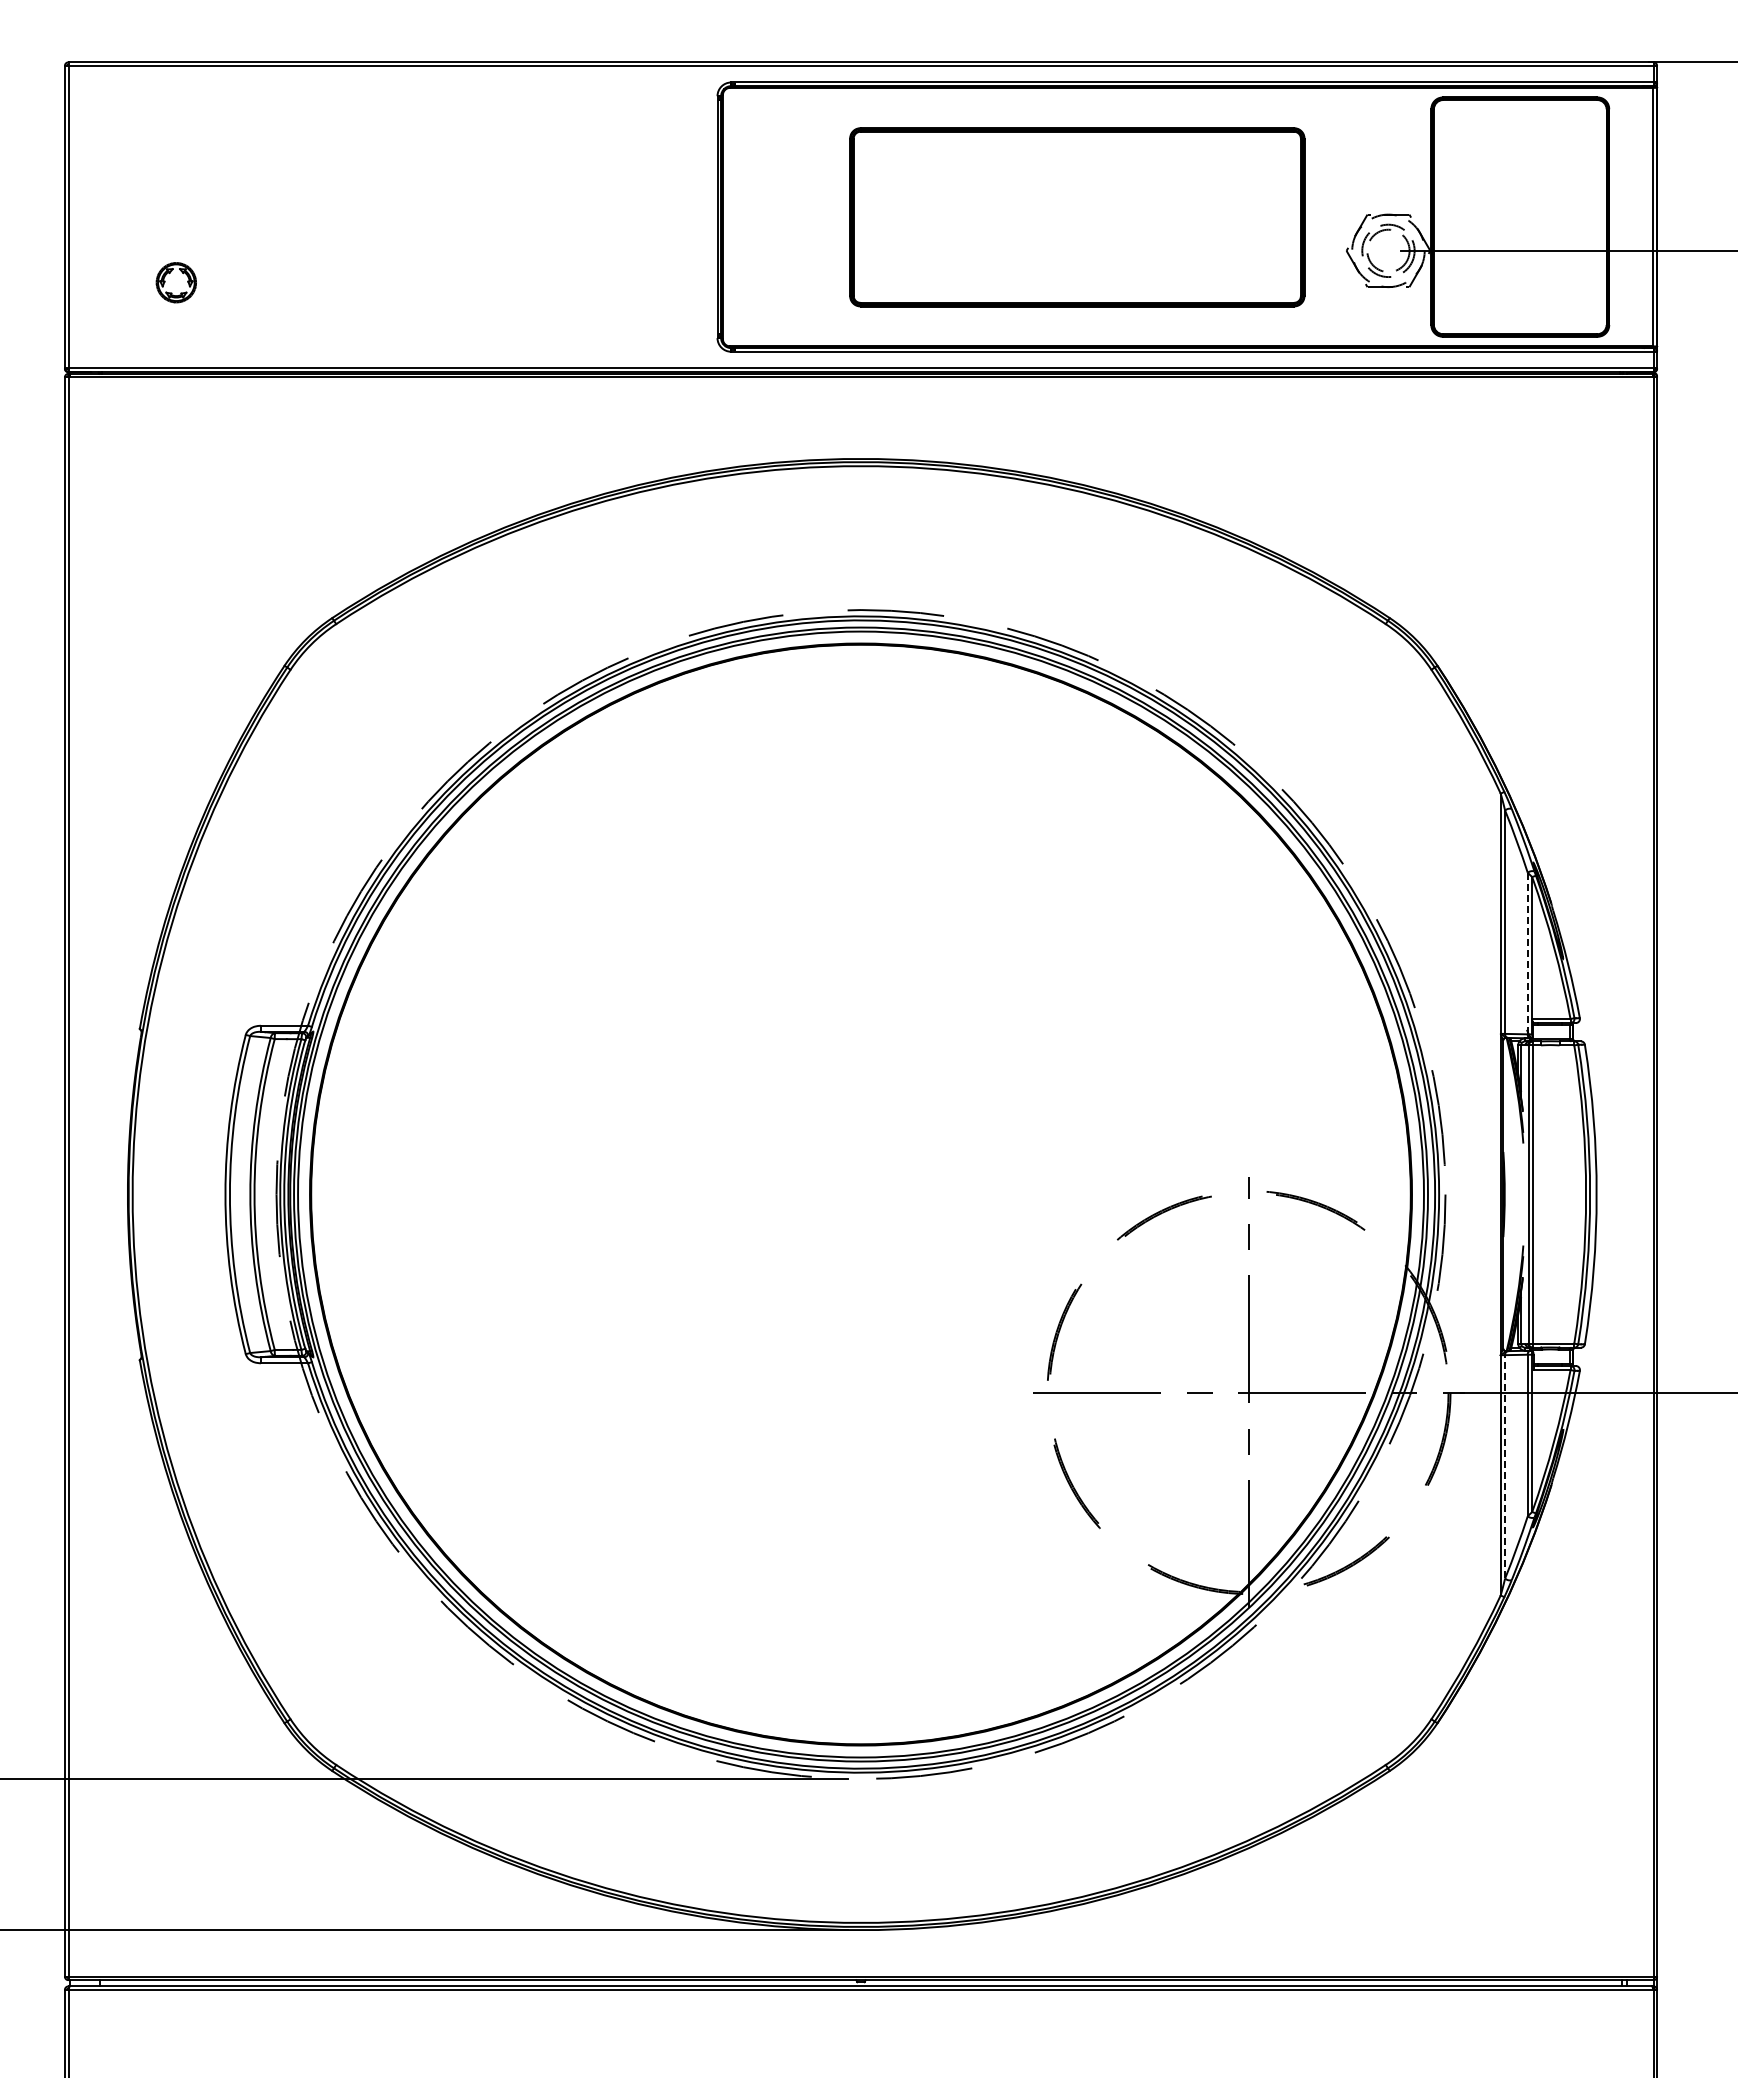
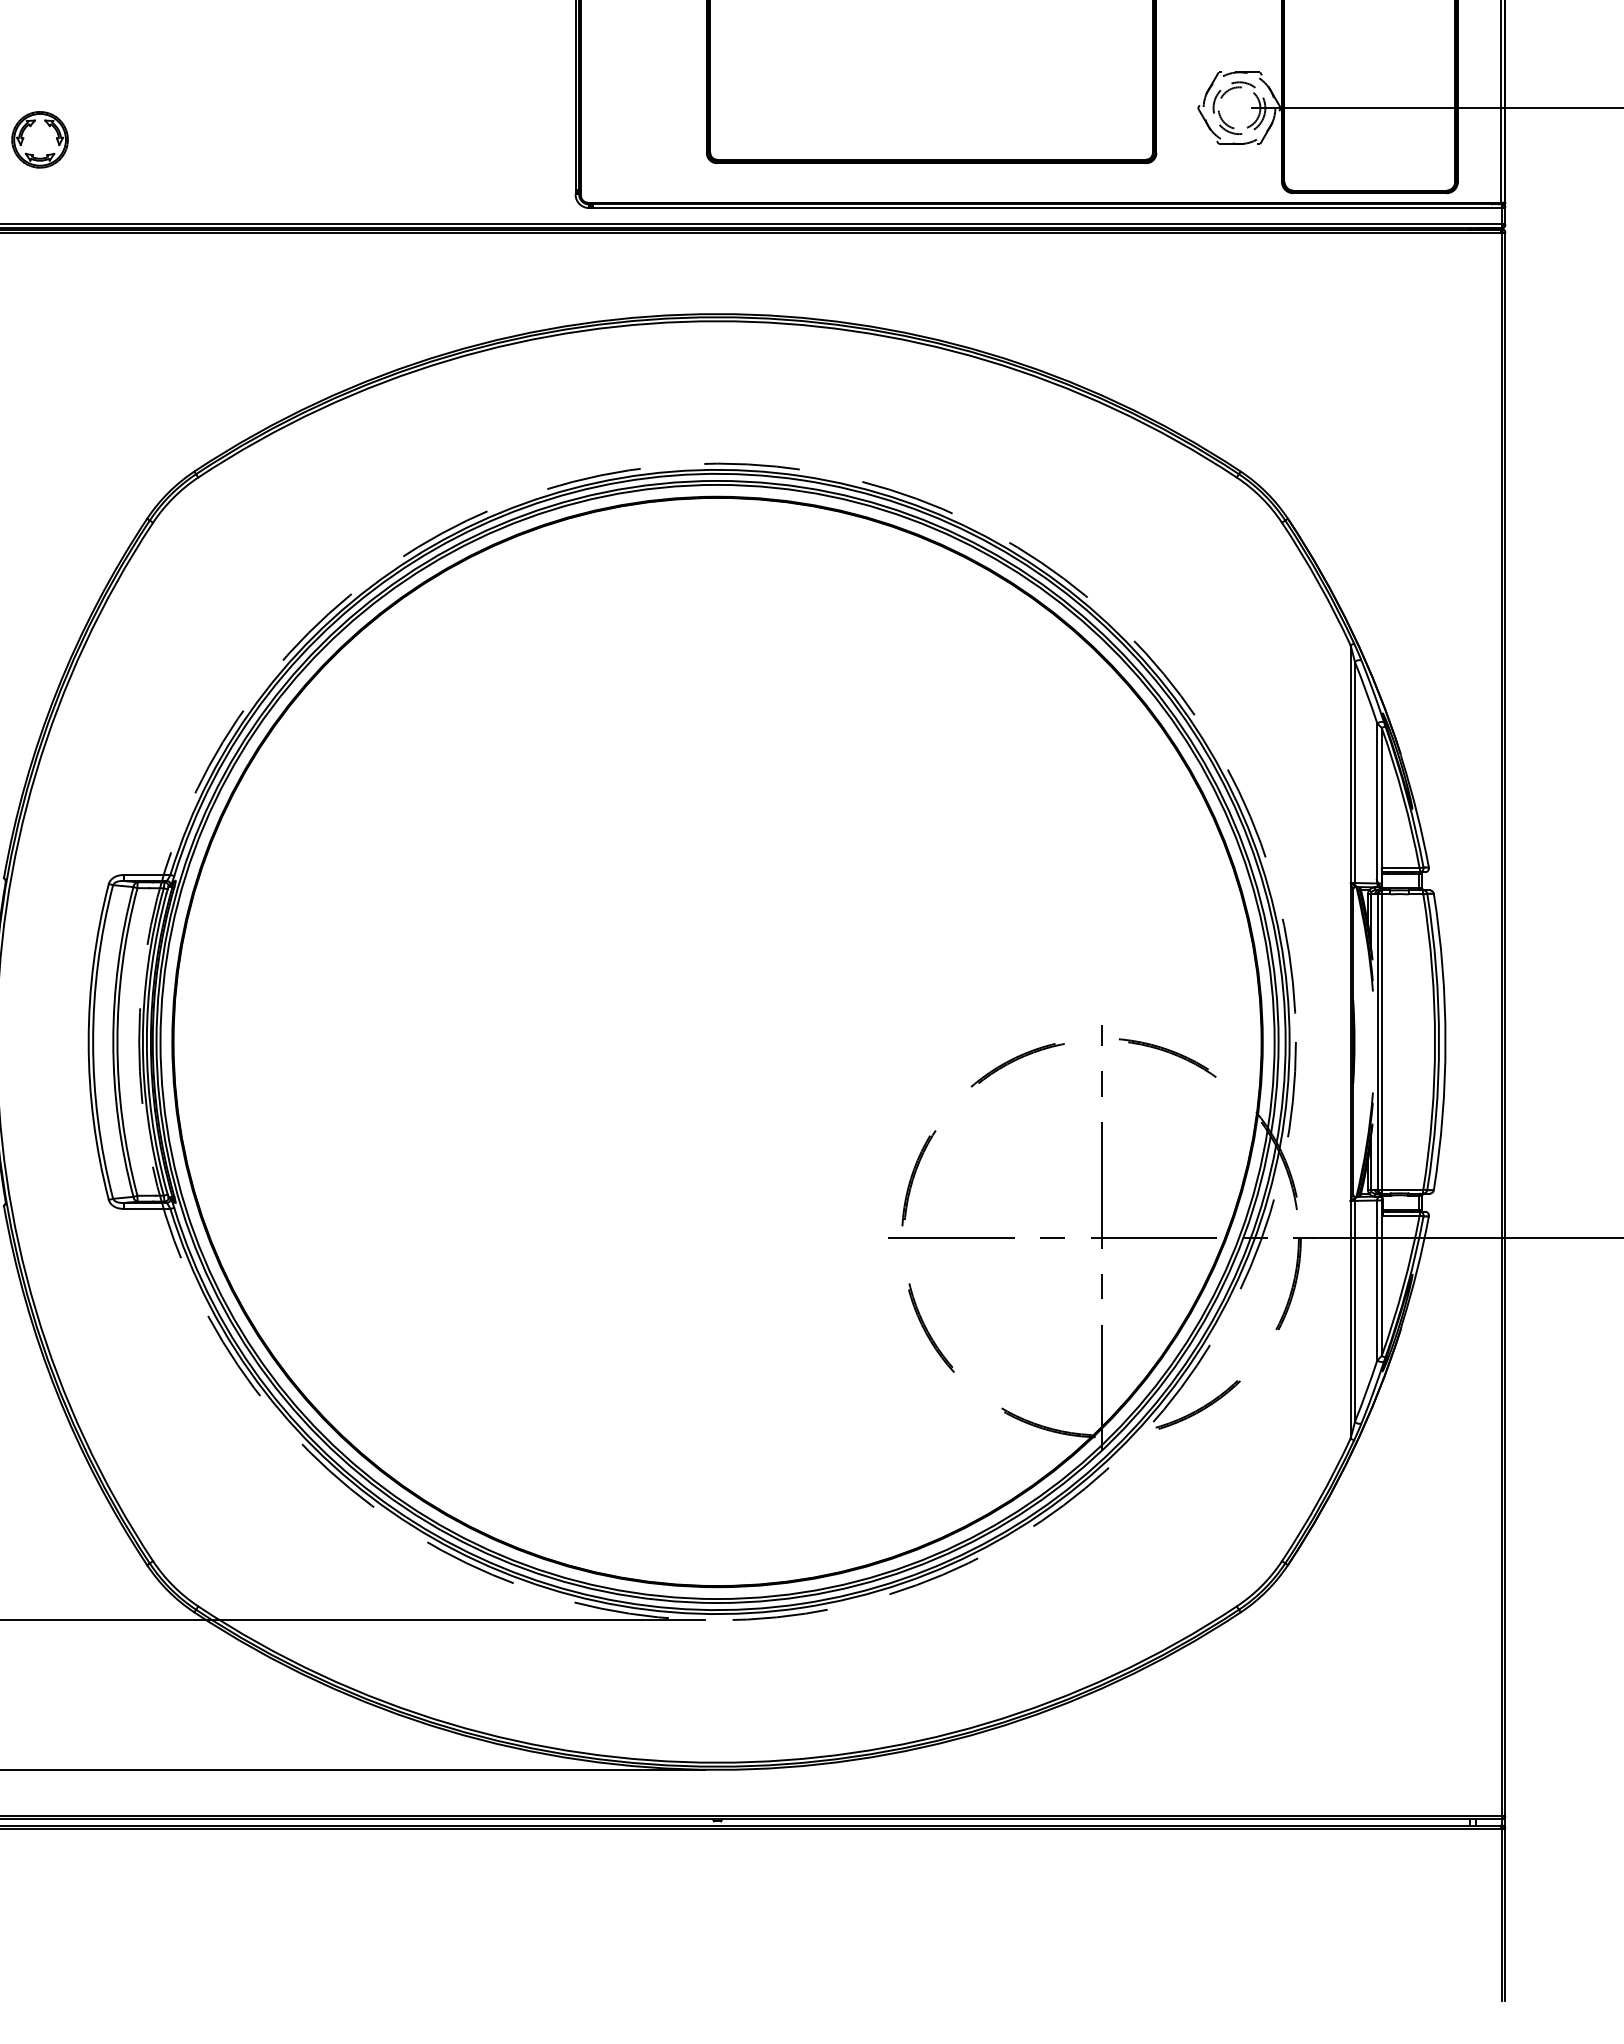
part: (176, 282) -> (40, 139), size x1.43
line: (1527, 953) -> (1377, 803), dashed -> solid
line: (1505, 1466) -> (1355, 1311), dashed -> solid

